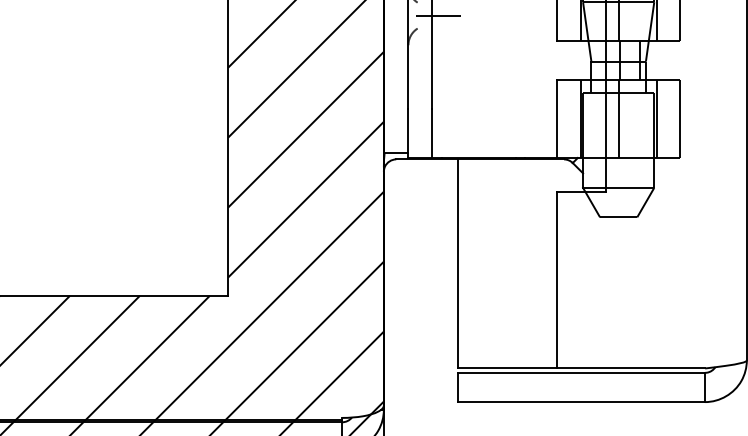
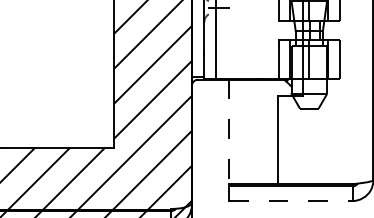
line: (459, 265) -> (229, 132), solid -> dashed
line: (581, 403) -> (290, 201), solid -> dashed

